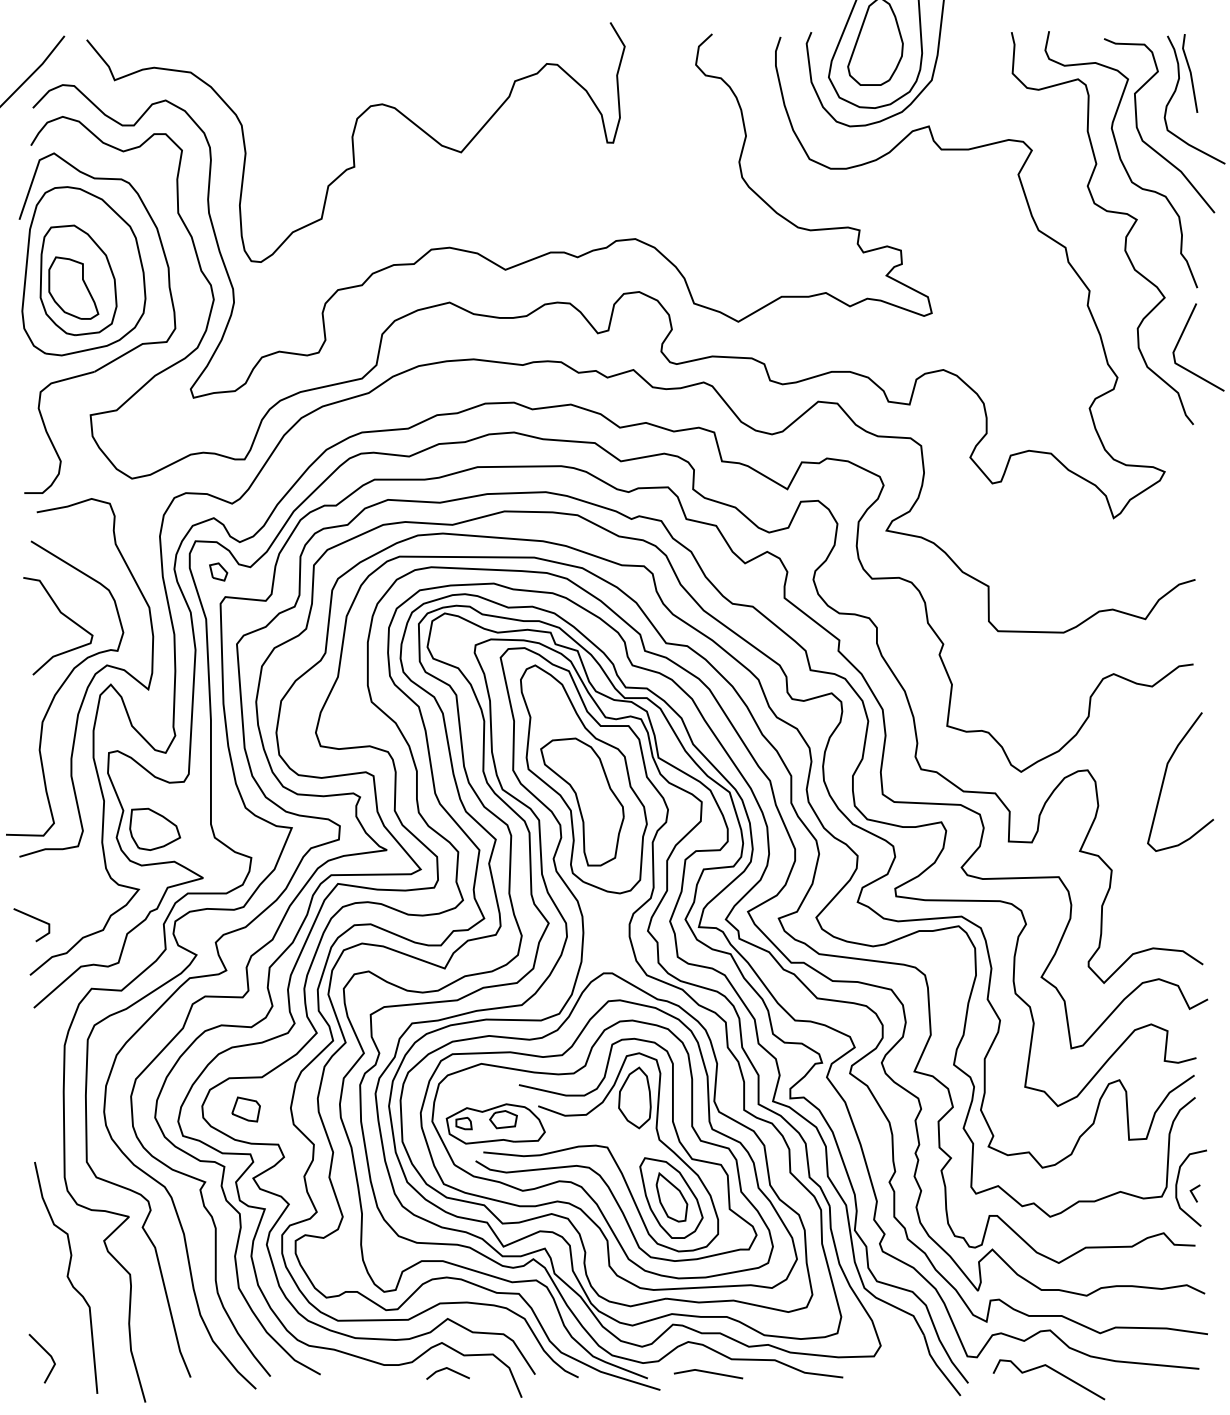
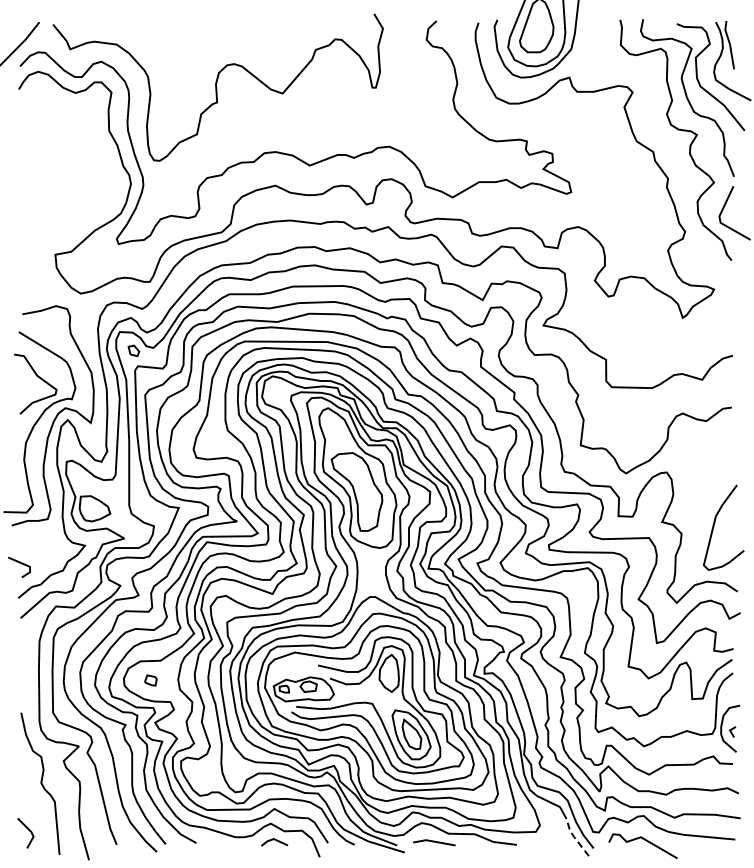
part: (97, 323) -> (59, 198), removed
curve: (1165, 781) -> (714, 527), moved
part: (245, 1109) -> (150, 680), size x0.7
line: (937, 1365) -> (574, 837), solid -> dashed

